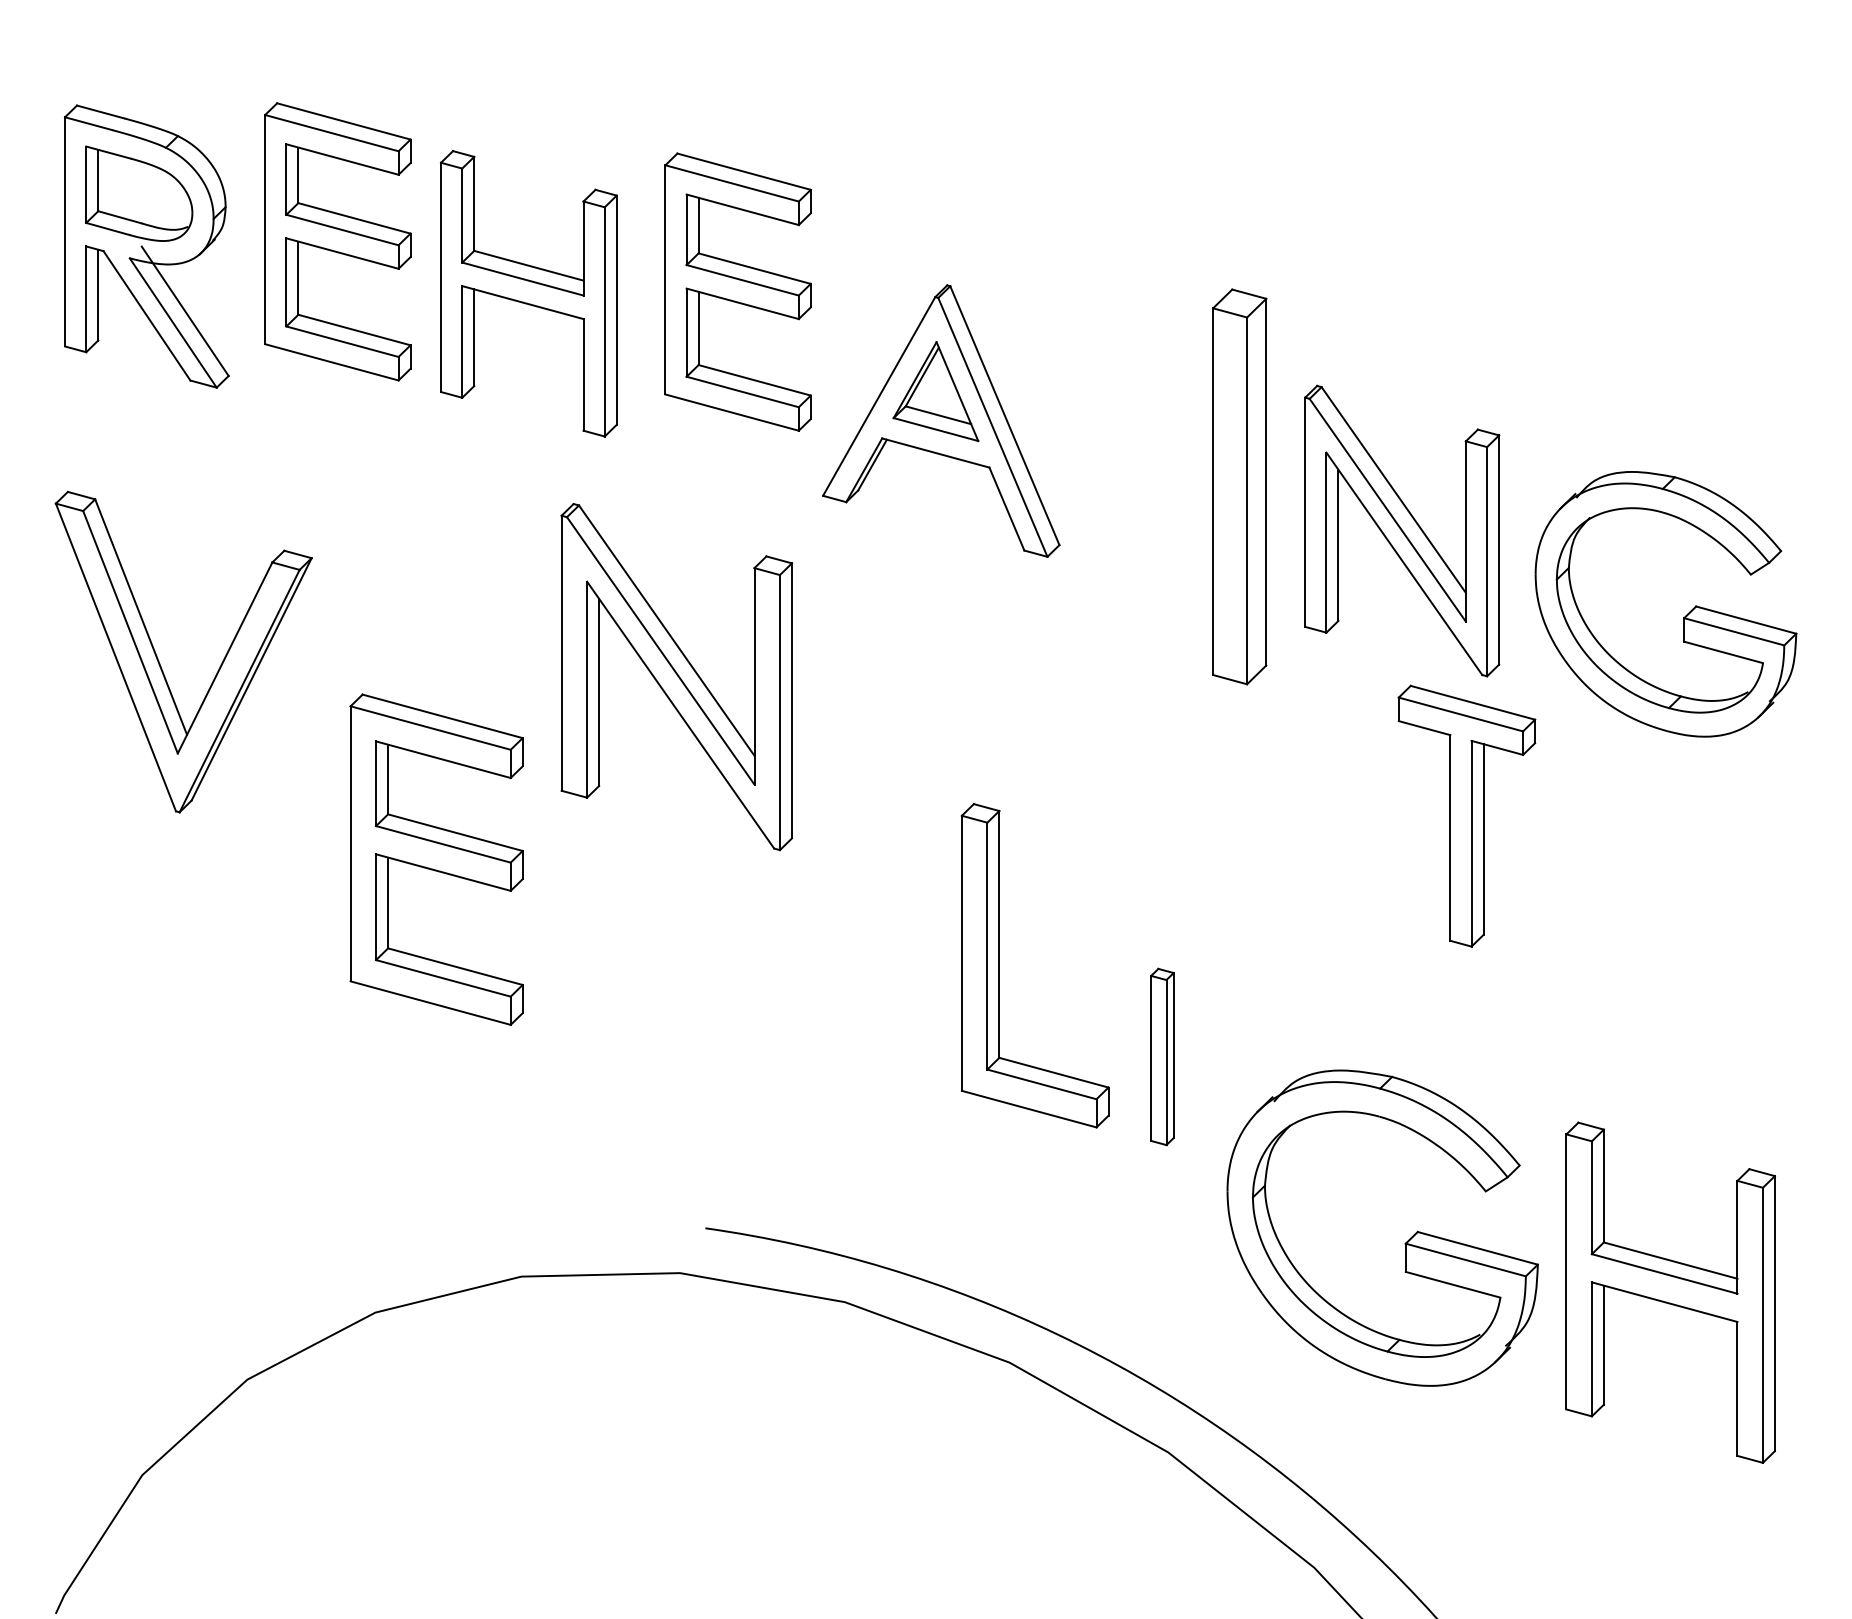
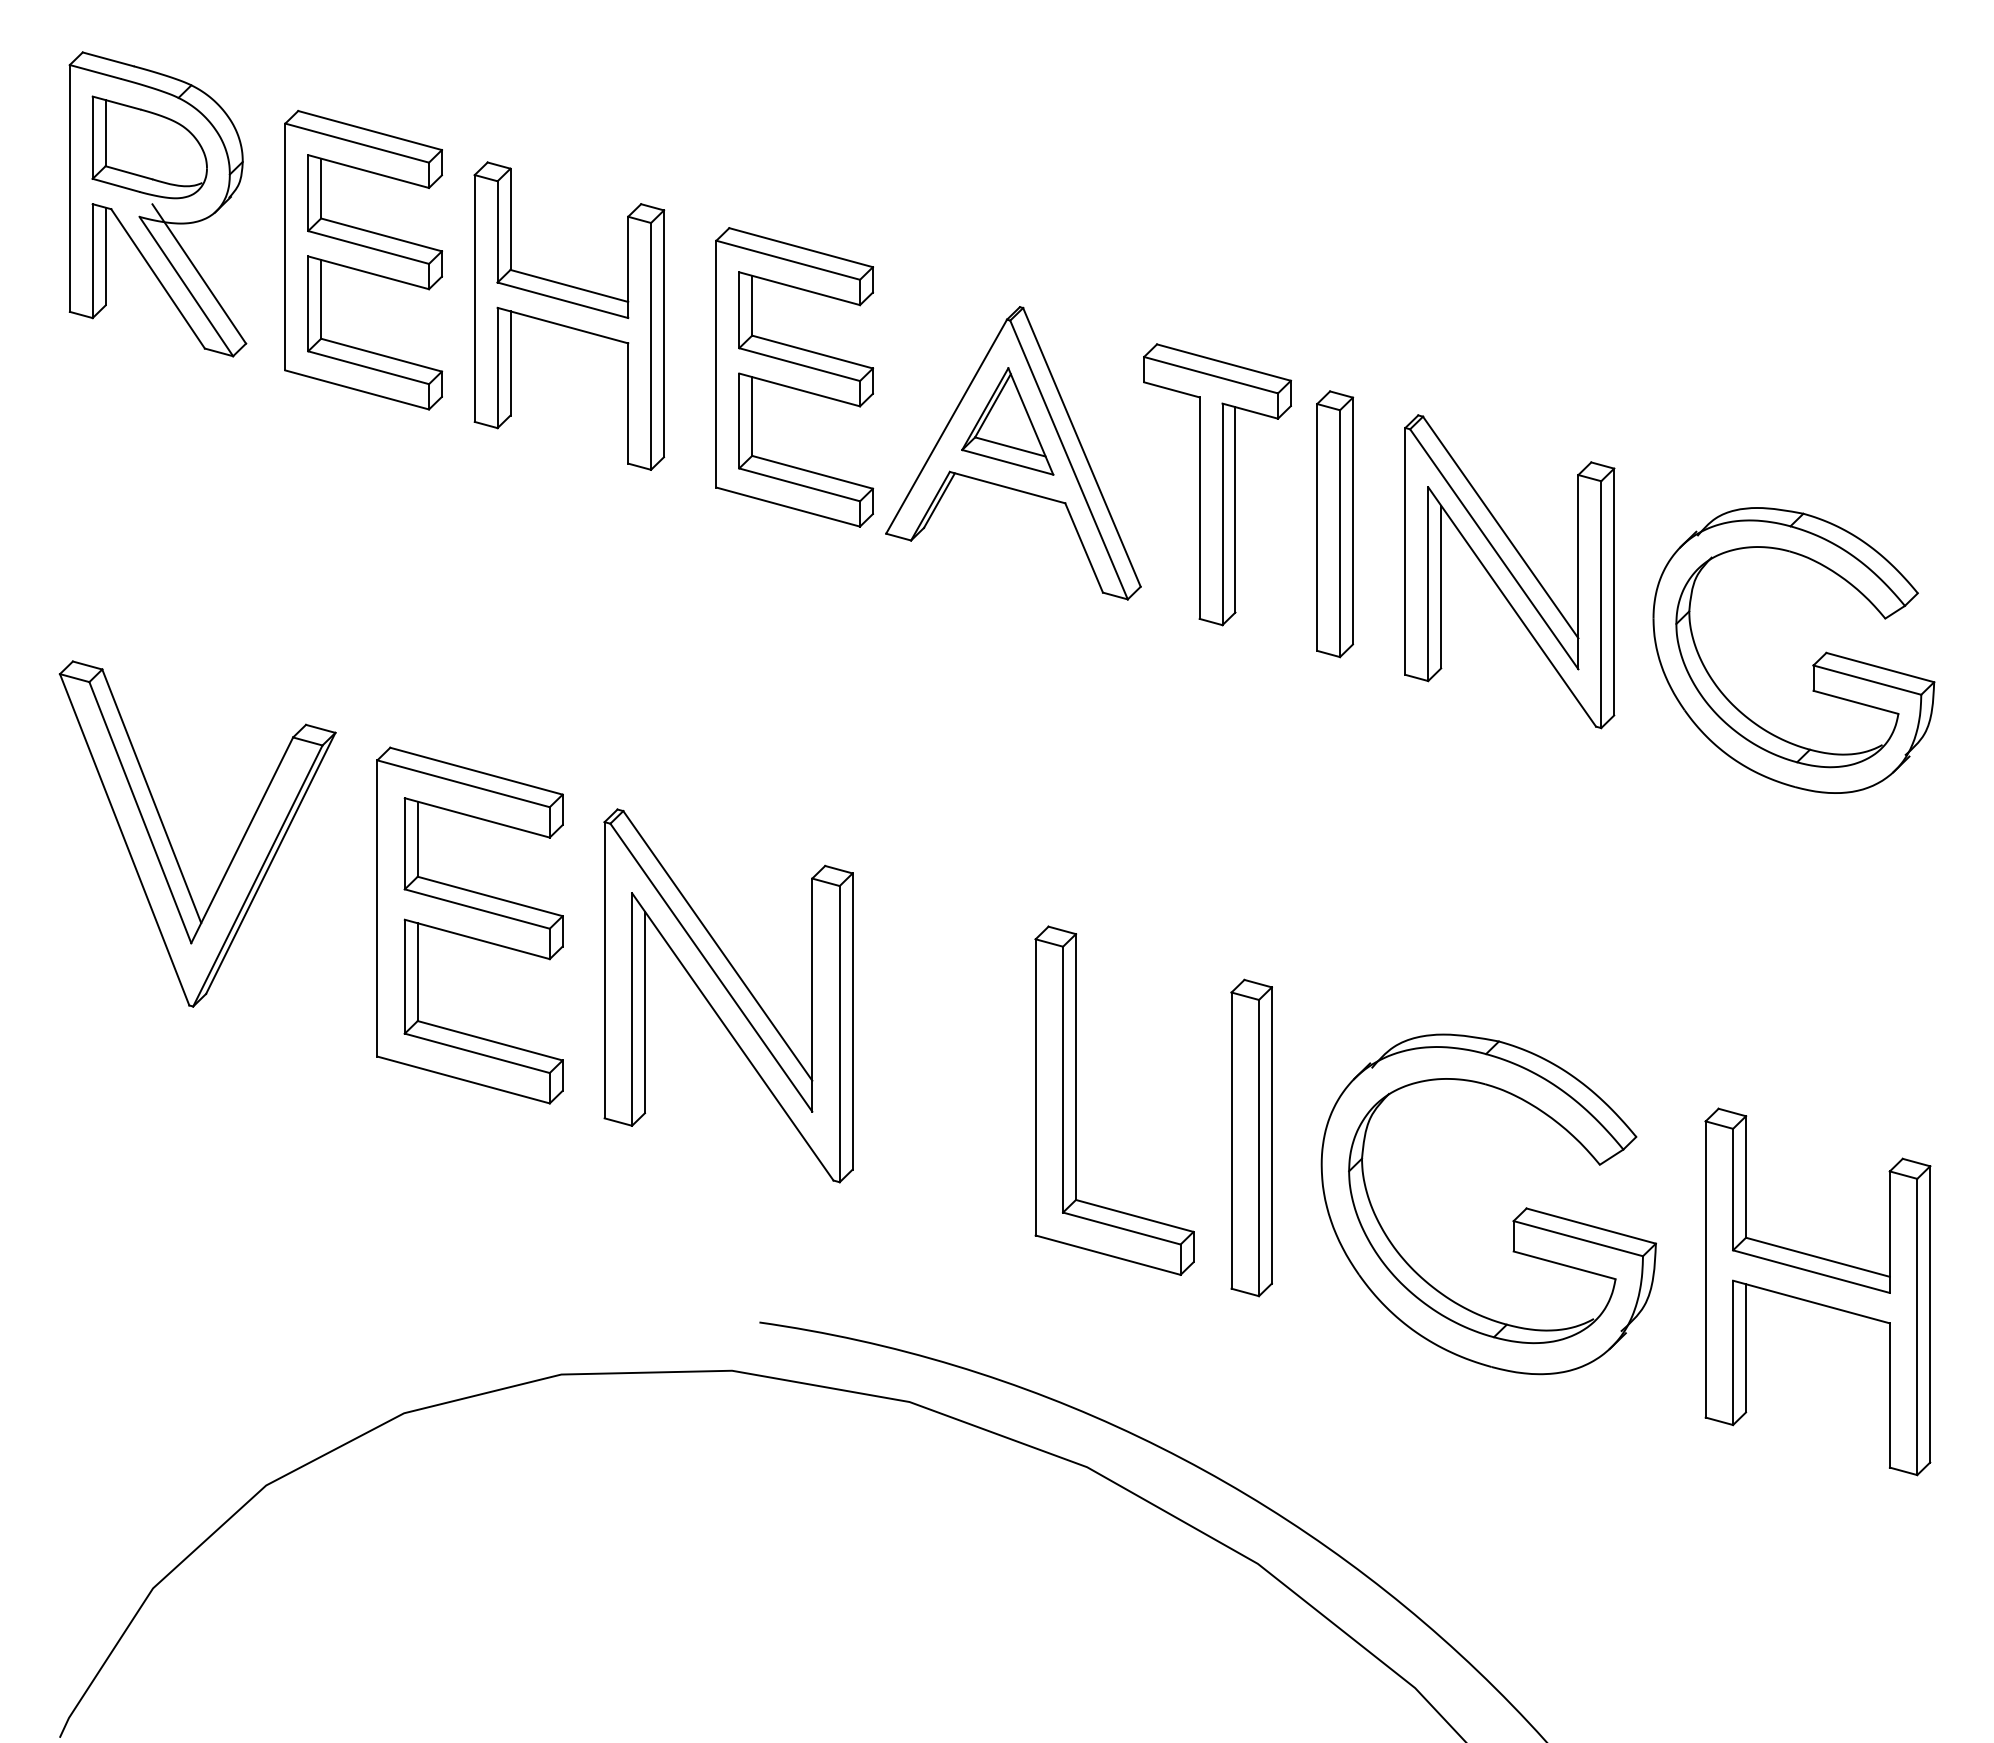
part: (146, 246) -> (157, 204), moved
part: (737, 292) -> (794, 377), moved
part: (1240, 487) -> (1335, 524), size x0.62
part: (159, 660) -> (171, 843), moved
part: (676, 676) -> (728, 995), moved
part: (1466, 816) -> (1217, 484), moved
part: (999, 965) -> (1076, 1100), moved
part: (1162, 1056) -> (1251, 1137), size x1.67
part: (1404, 1243) -> (1512, 1220), moved
part: (1670, 1292) -> (1817, 1291), moved

